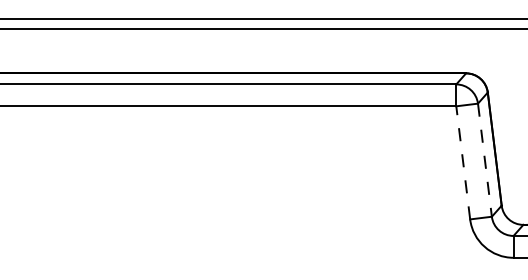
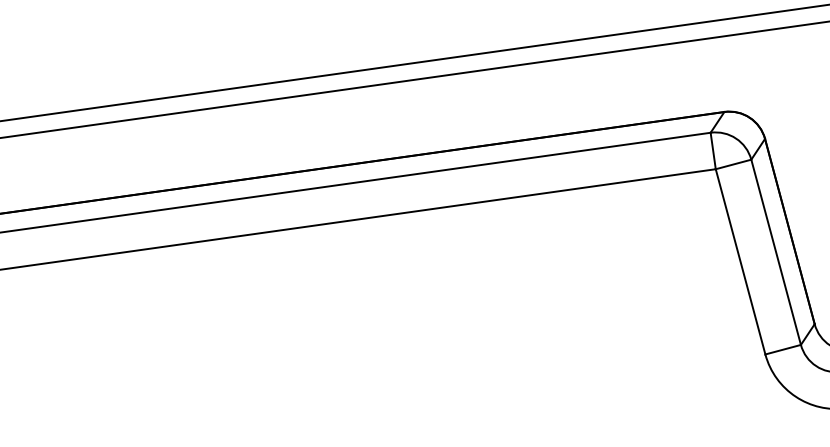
line: (484, 160) -> (775, 252), dashed -> solid
line: (463, 162) -> (740, 261), dashed -> solid

